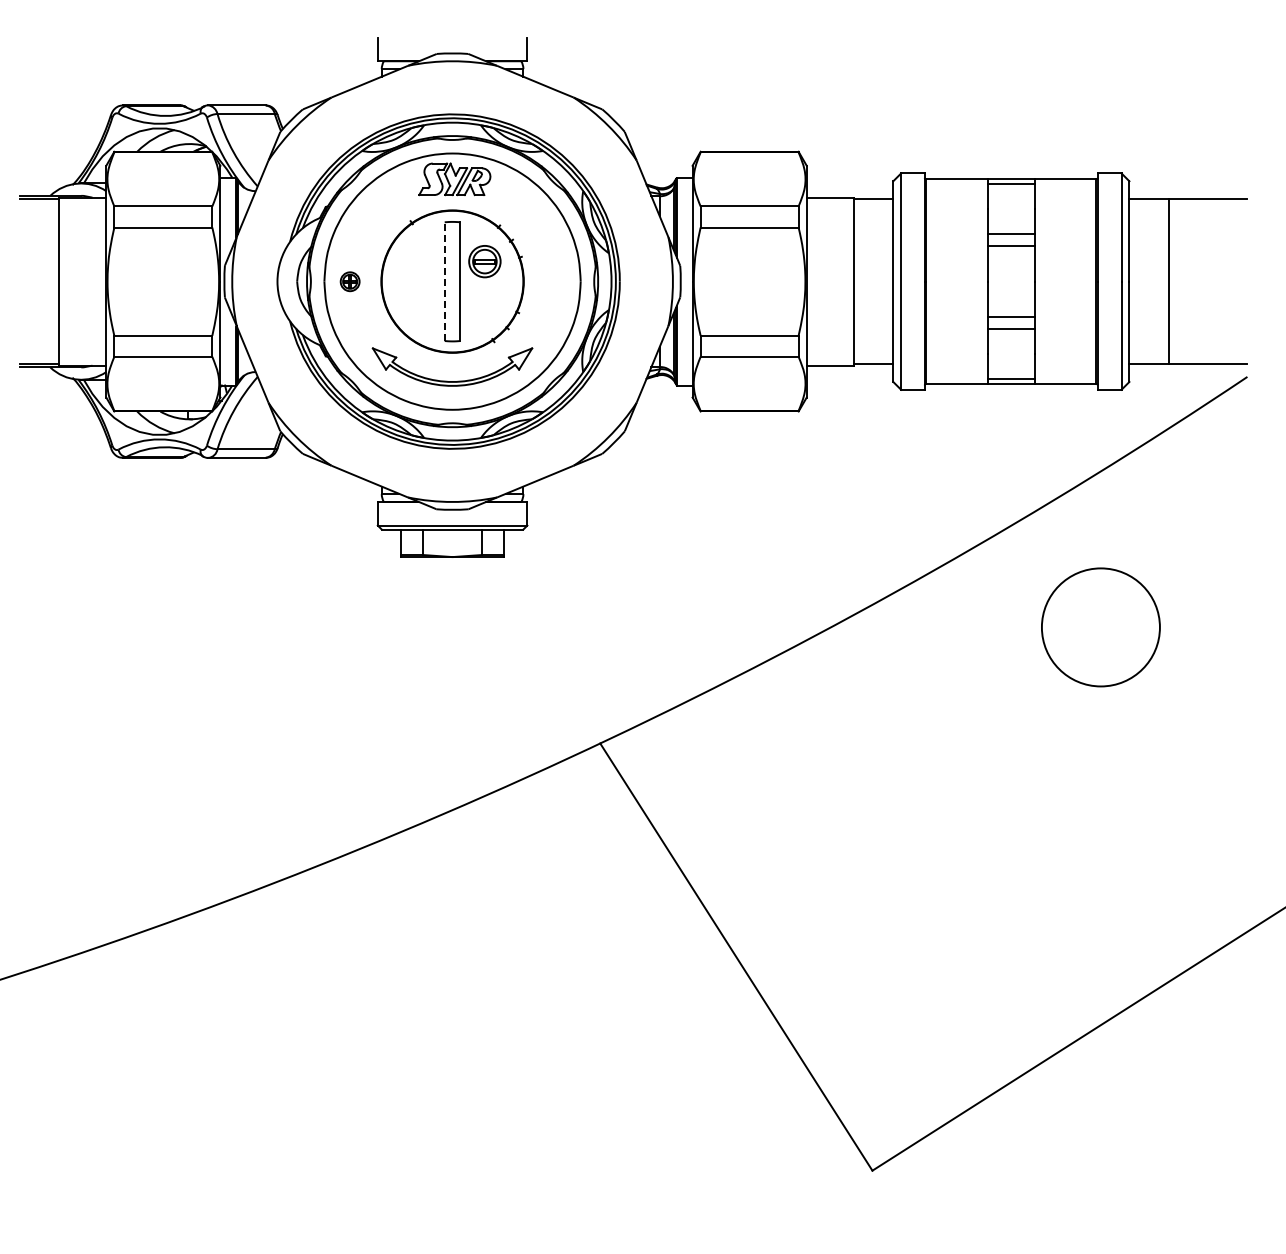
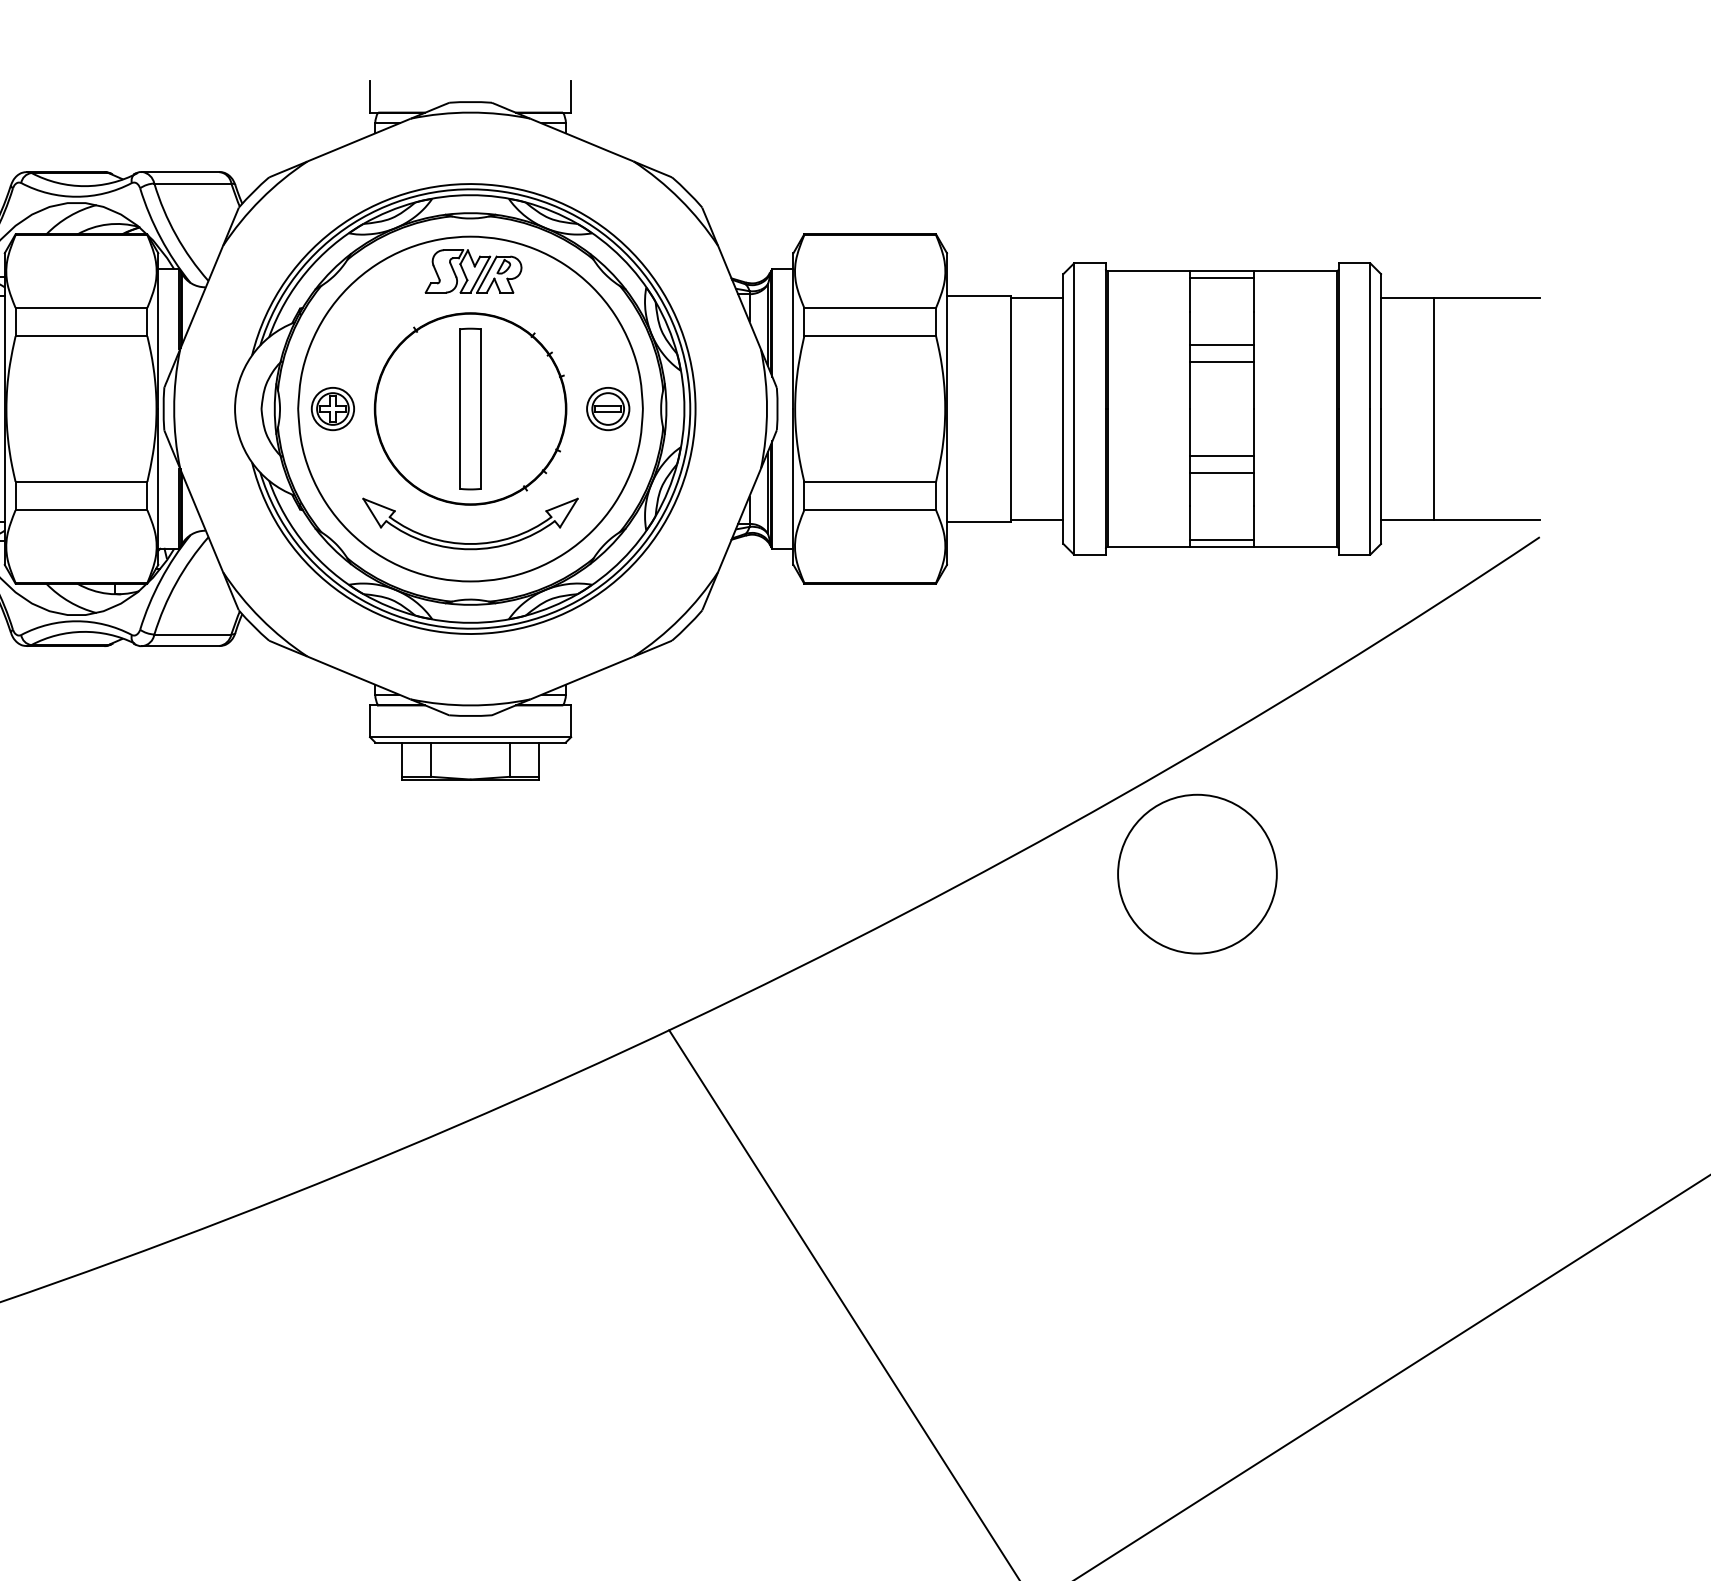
part: (484, 261) -> (607, 408), moved
part: (349, 281) -> (331, 408), size x1.67
line: (444, 281) -> (459, 408), dashed -> solid
circle: (1100, 627) -> (1196, 874), moved

